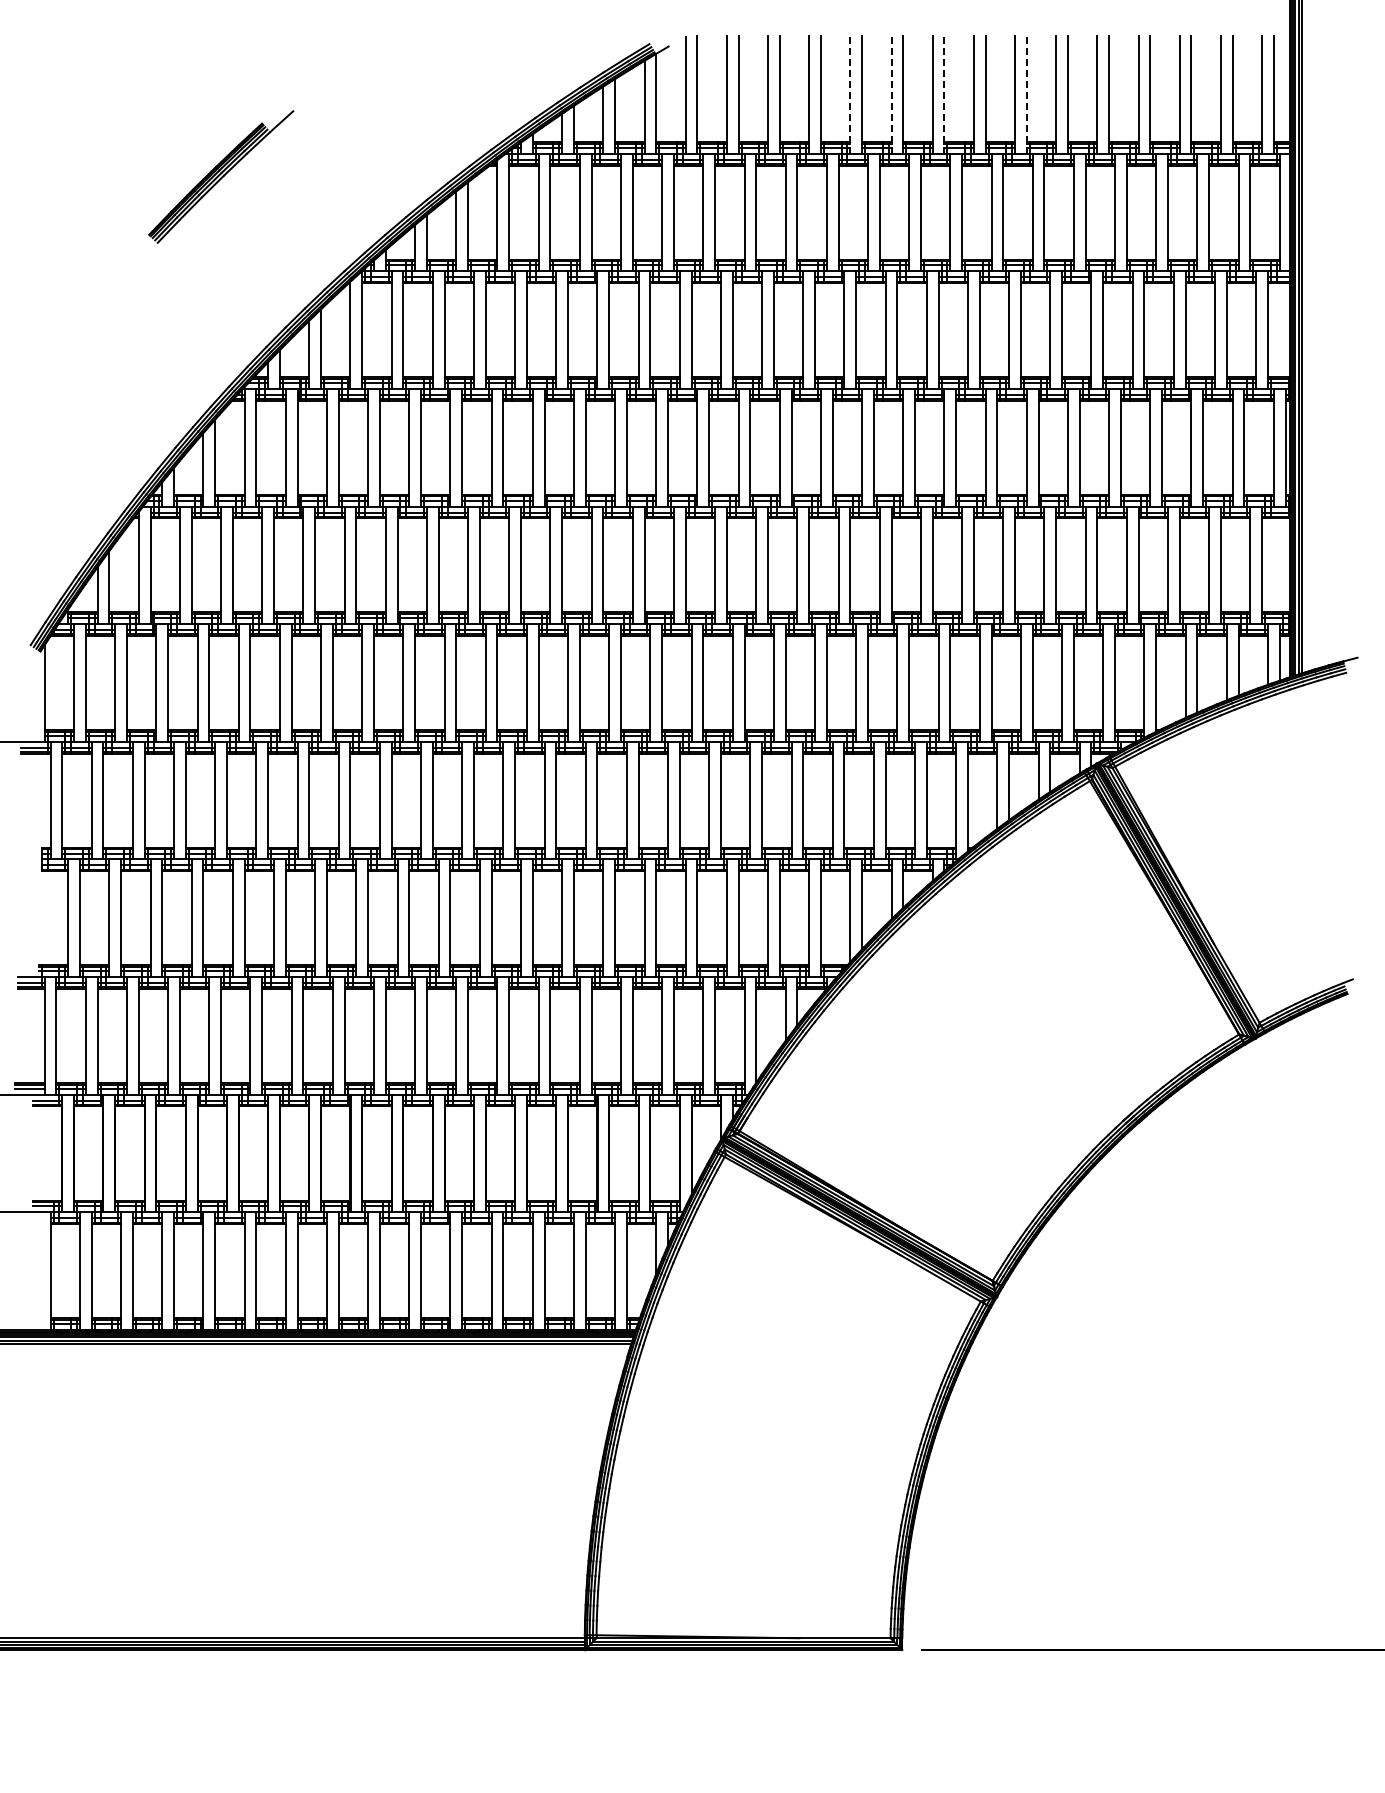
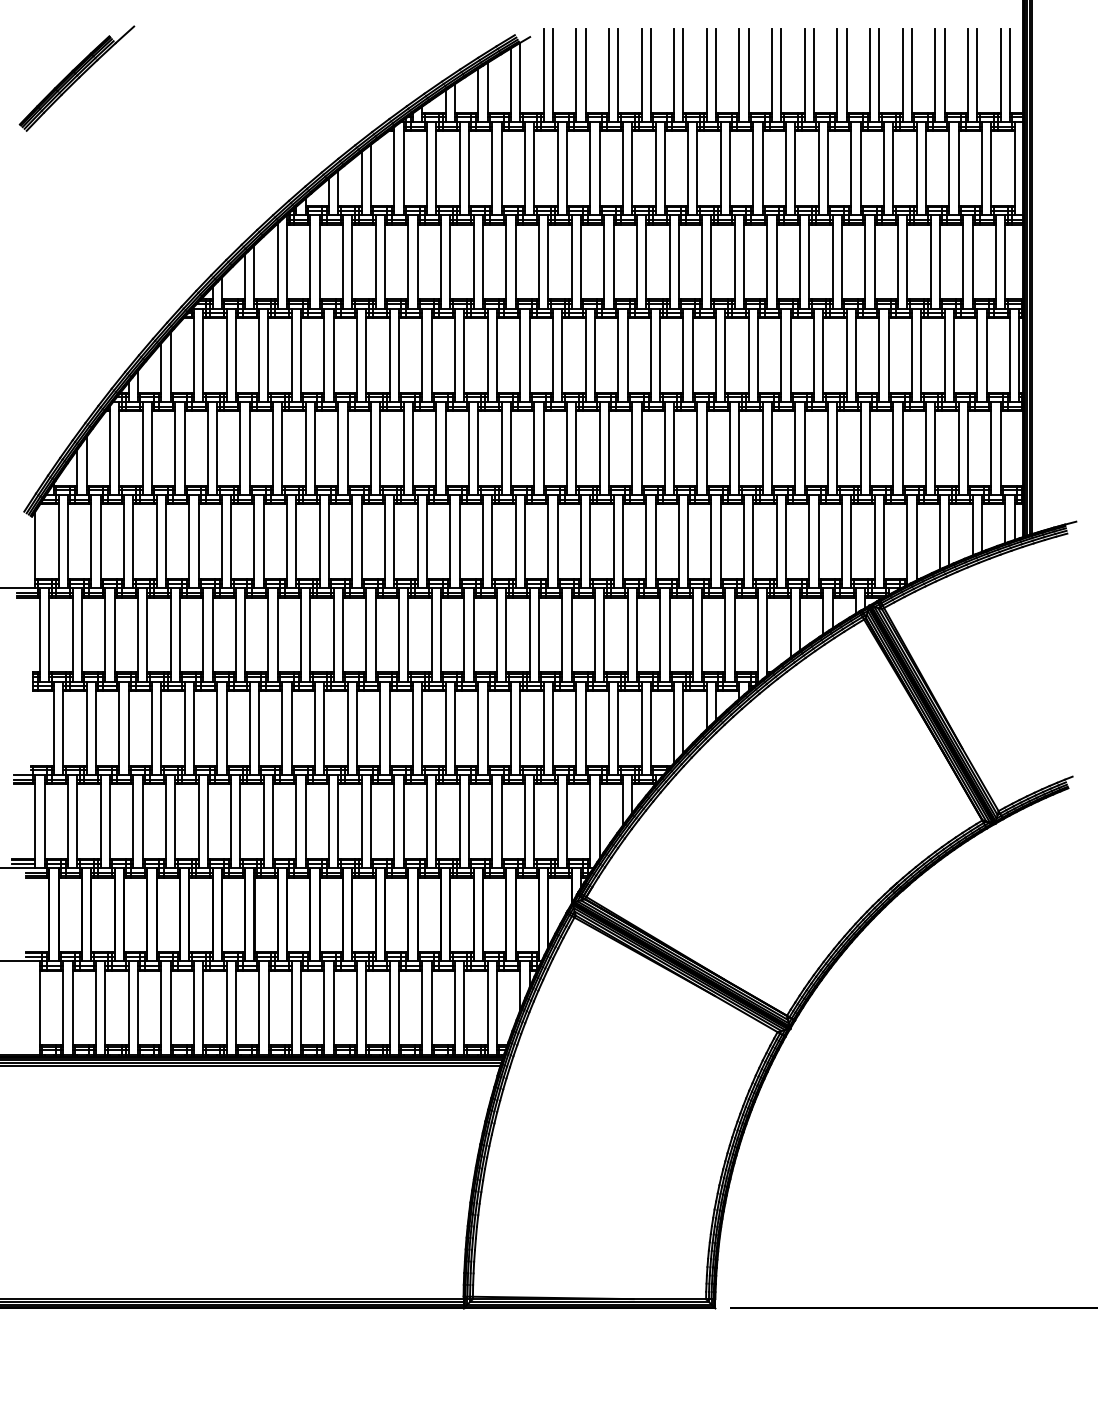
line: (850, 94) -> (674, 75), dashed -> solid
line: (891, 94) -> (706, 75), dashed -> solid
line: (944, 94) -> (748, 75), dashed -> solid
line: (1026, 94) -> (813, 75), dashed -> solid
part: (221, 176) -> (77, 78), moved

